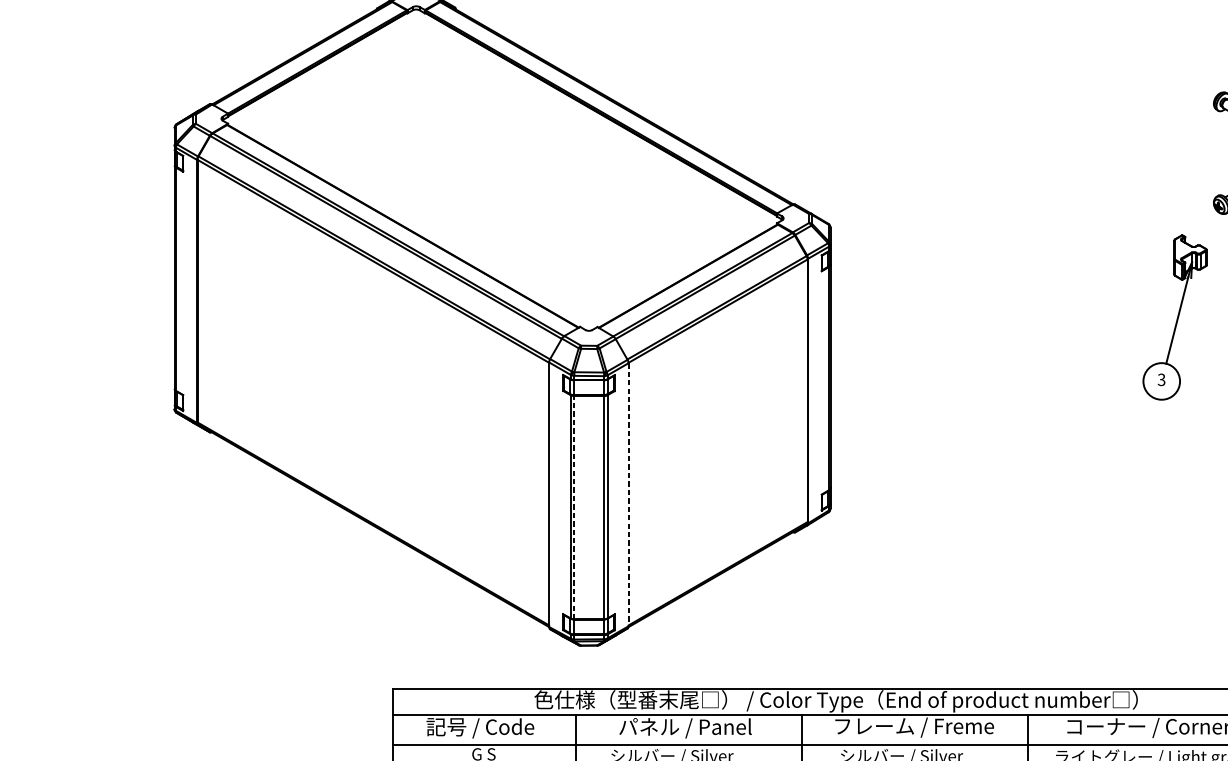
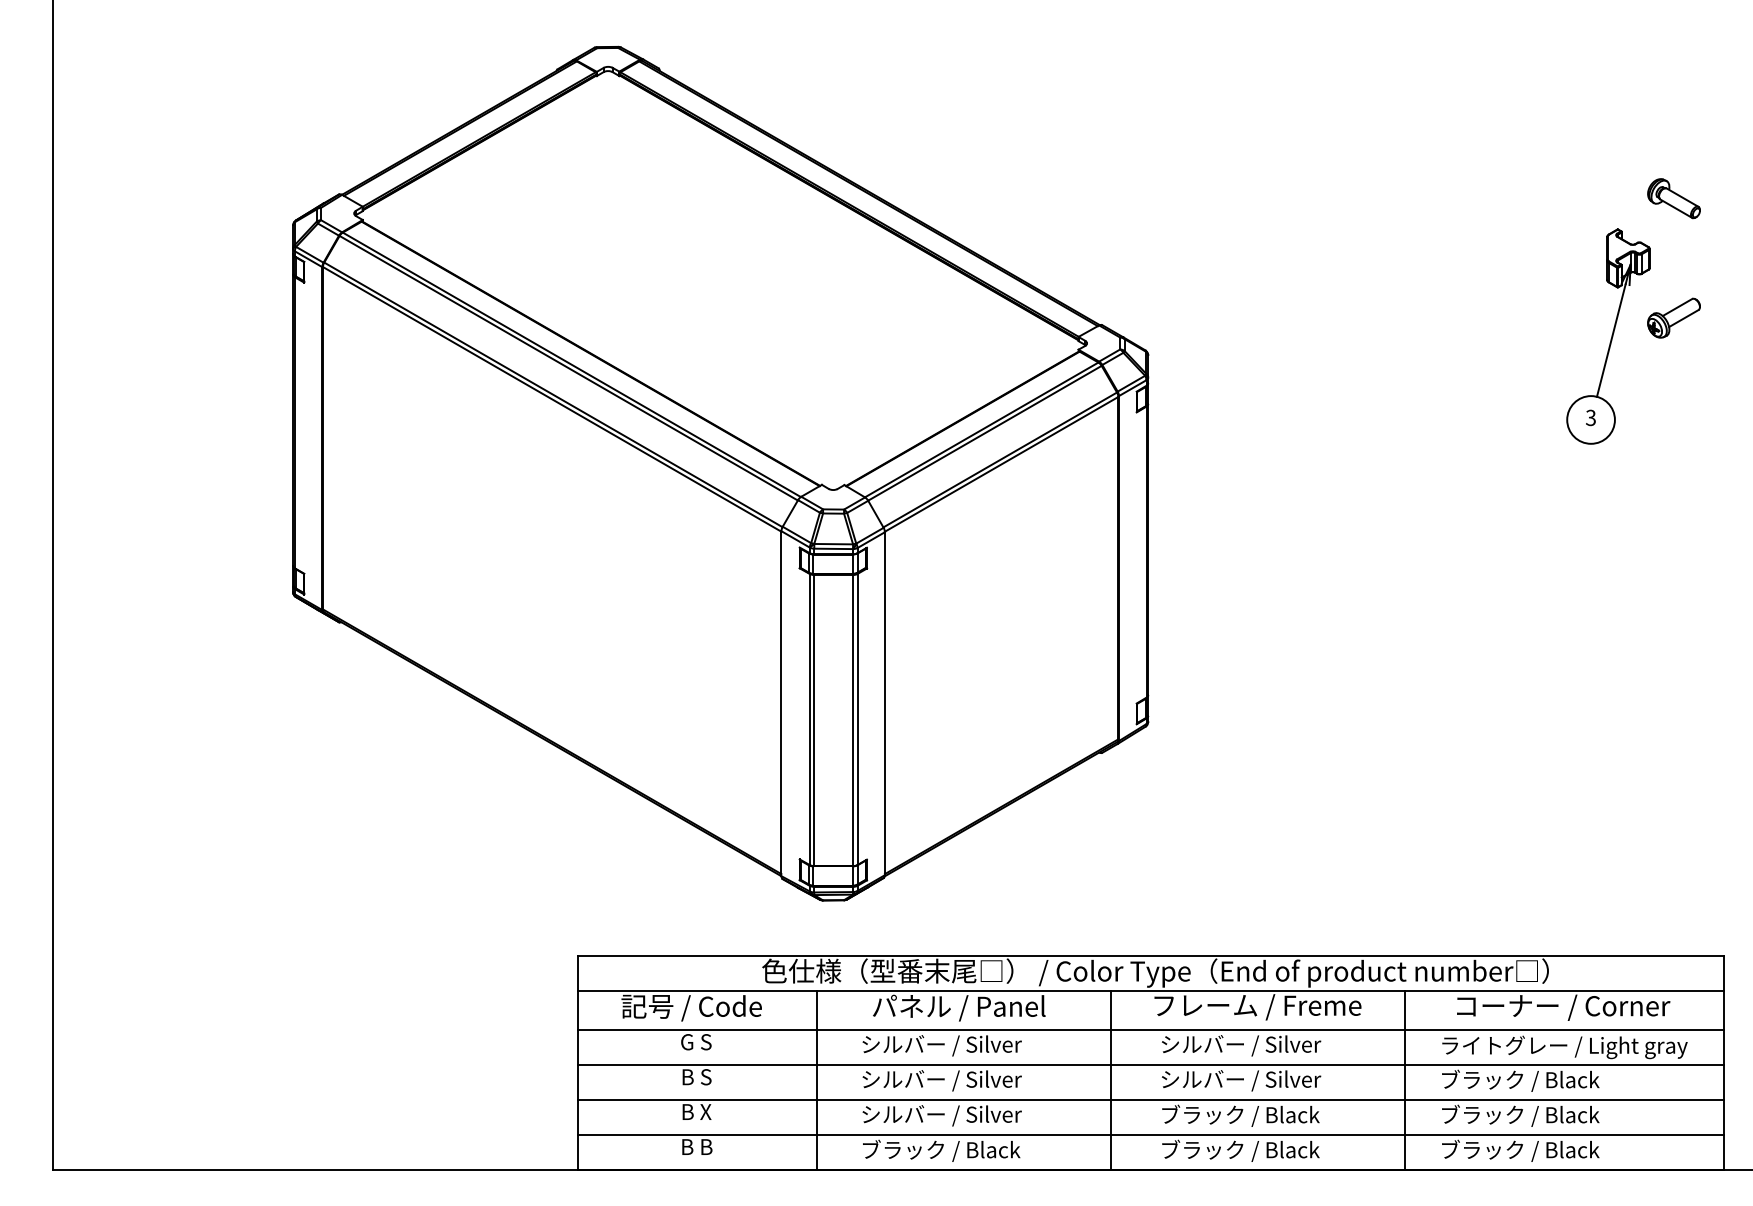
part: (1175, 317) -> (1608, 336), moved
line: (628, 495) -> (884, 704), dashed -> solid
line: (574, 507) -> (814, 720), dashed -> solid

